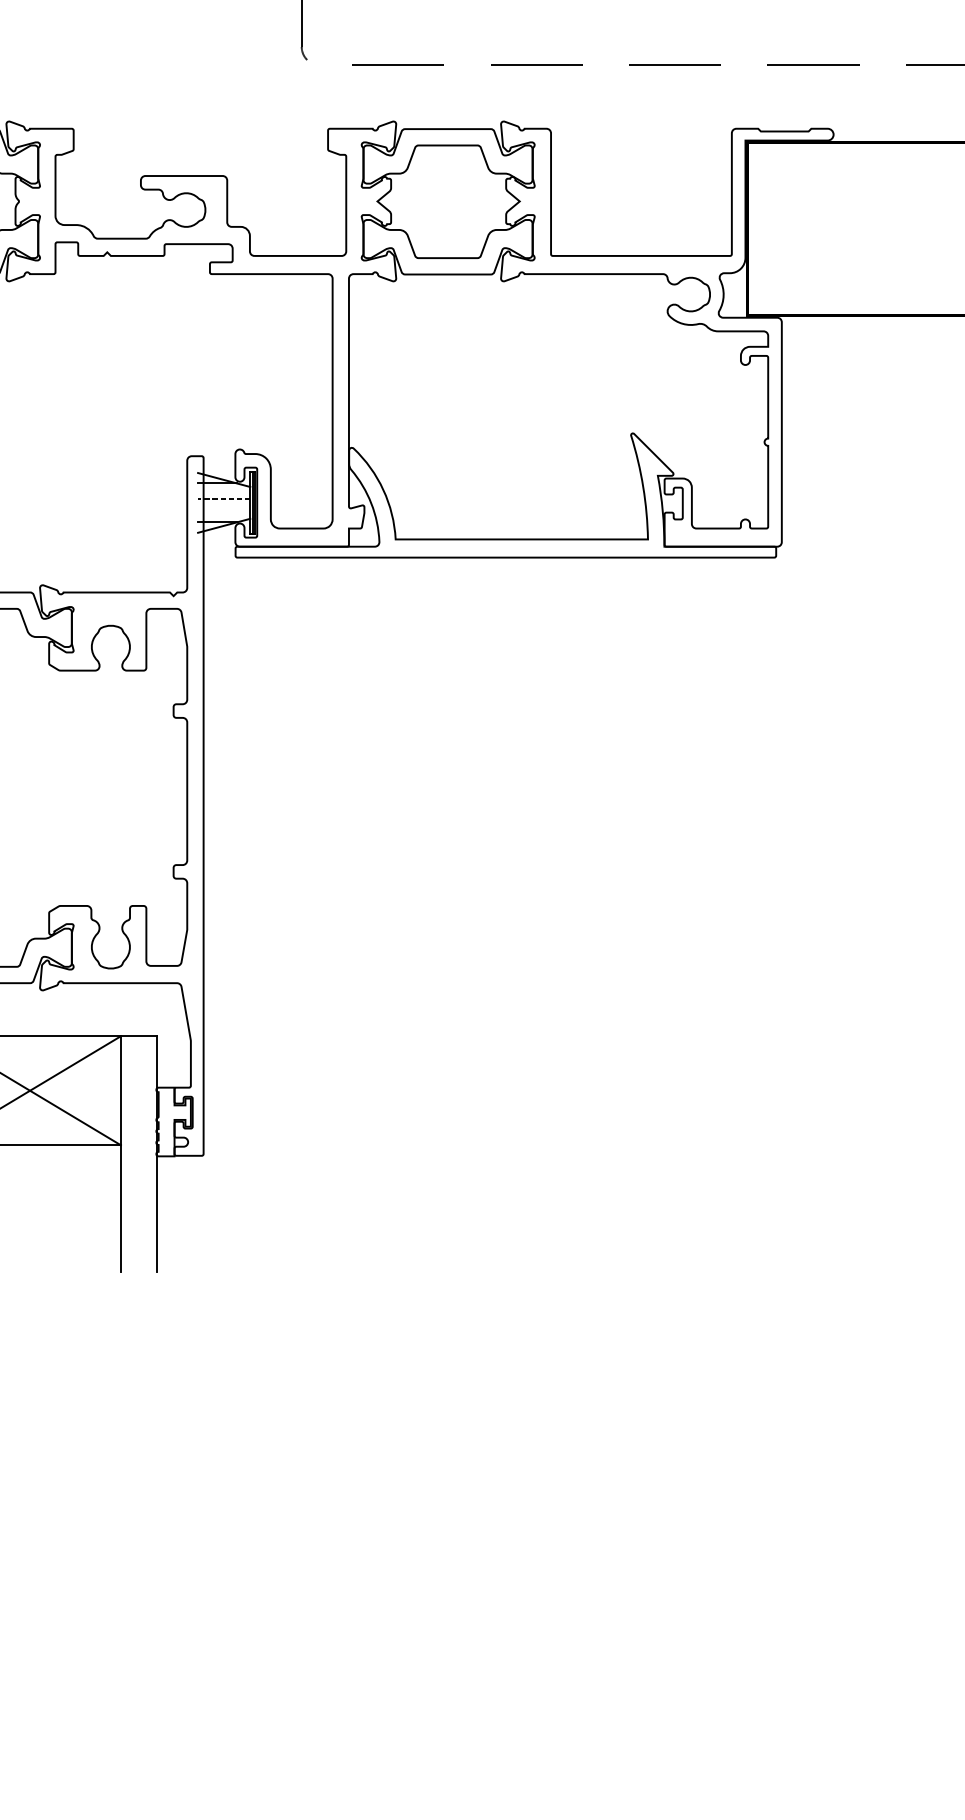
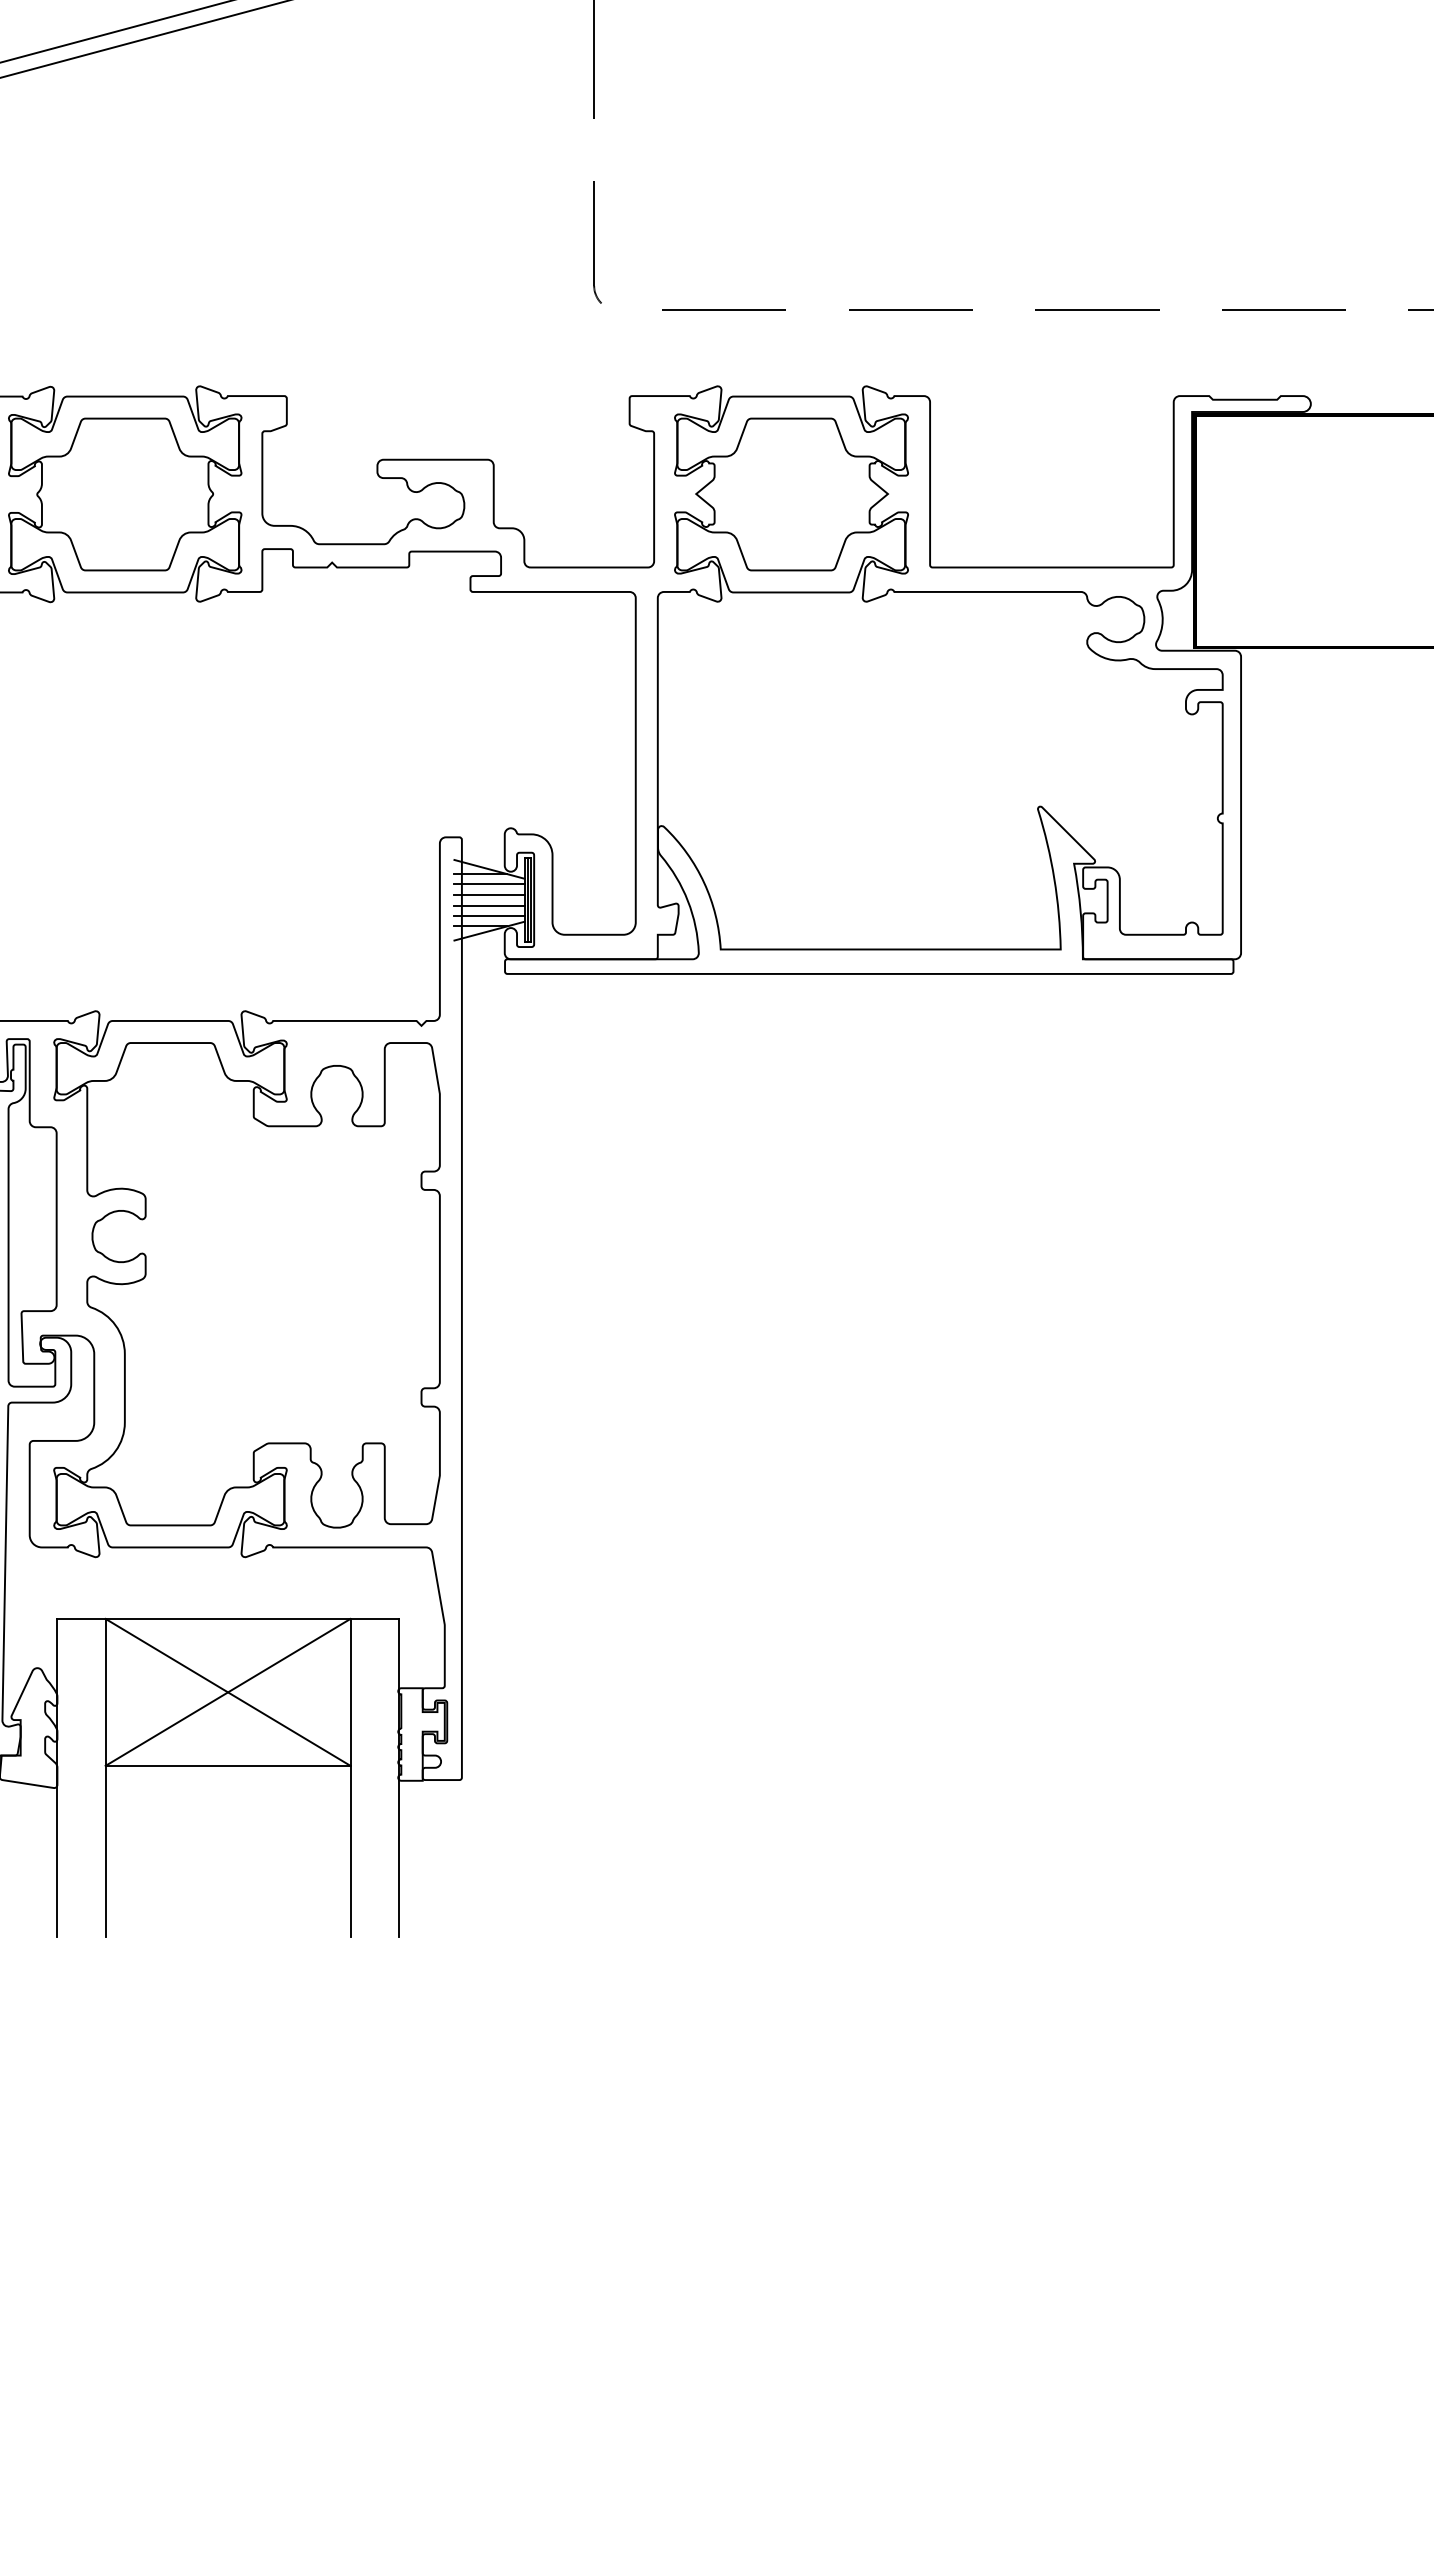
line: (224, 491) -> (489, 884), added
line: (224, 498) -> (489, 894), dashed -> solid
line: (224, 506) -> (489, 905), added
line: (224, 514) -> (489, 916), added

